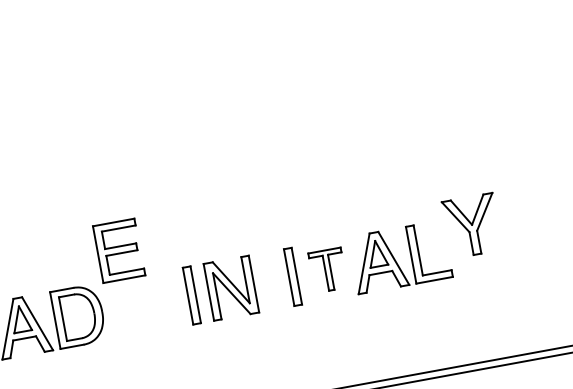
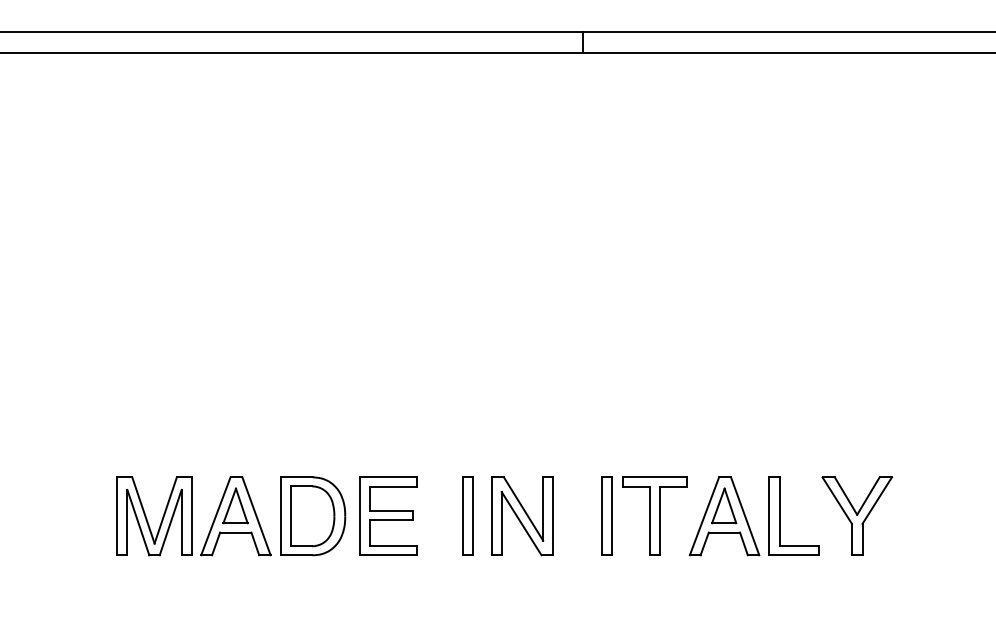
part: (471, 225) -> (856, 515), moved
part: (119, 250) -> (388, 515), moved
part: (327, 269) -> (654, 515), size x1.43

